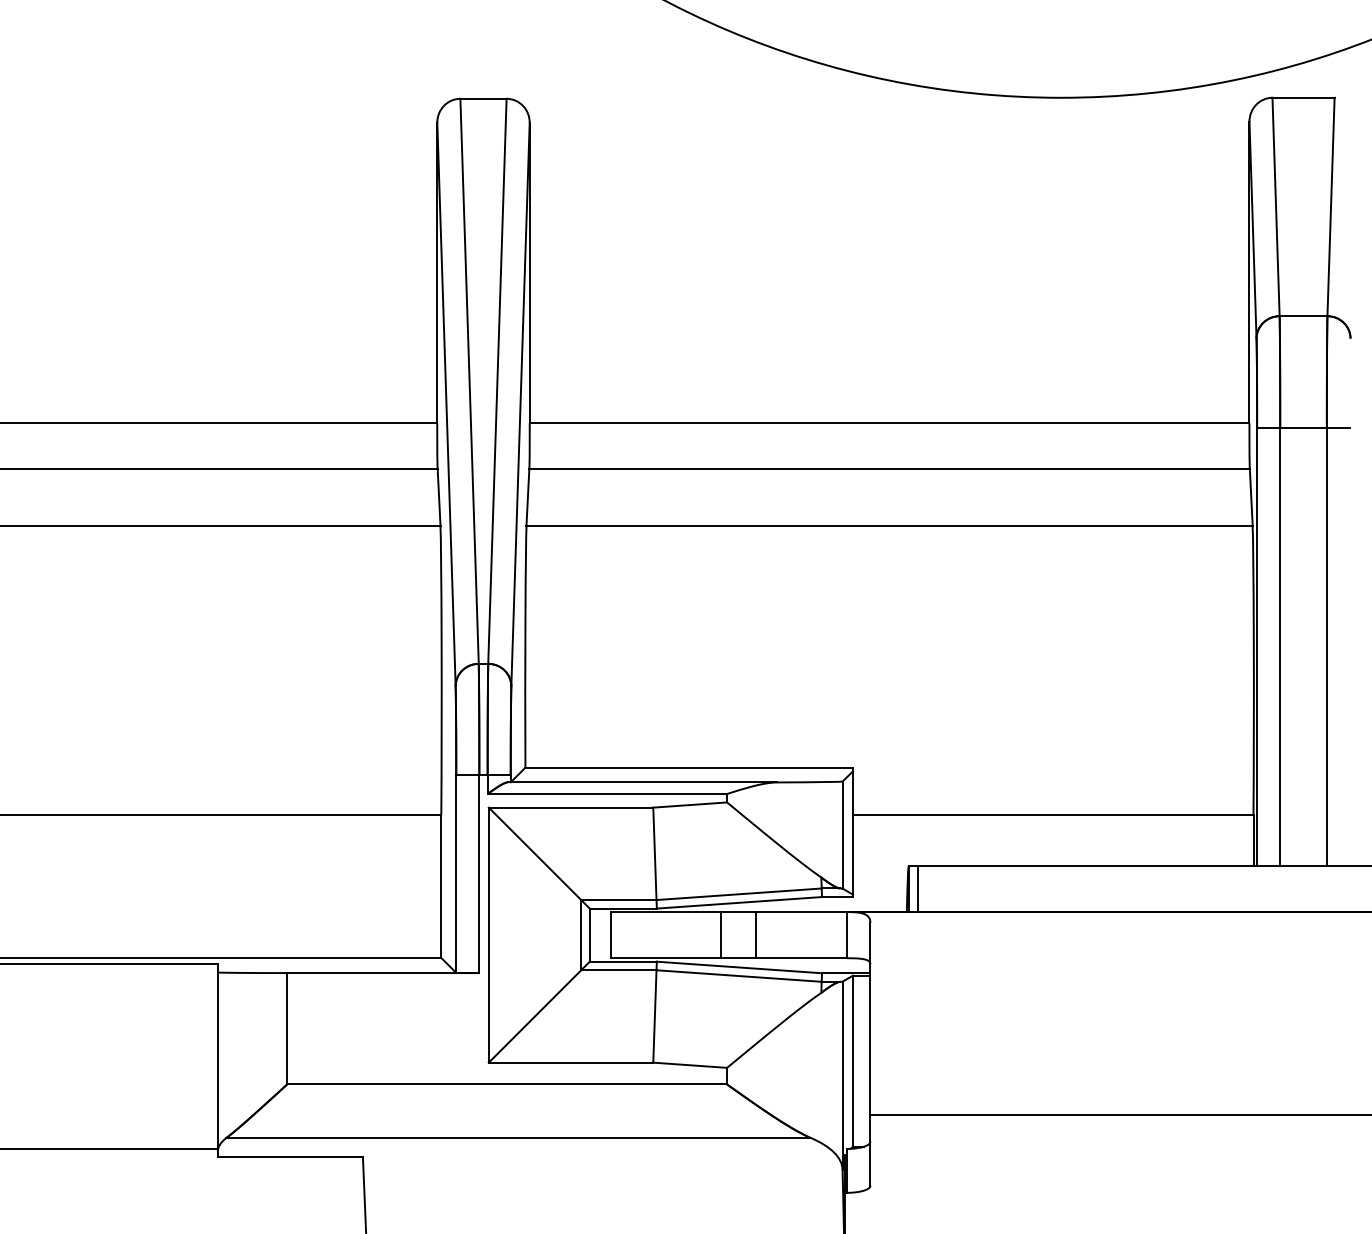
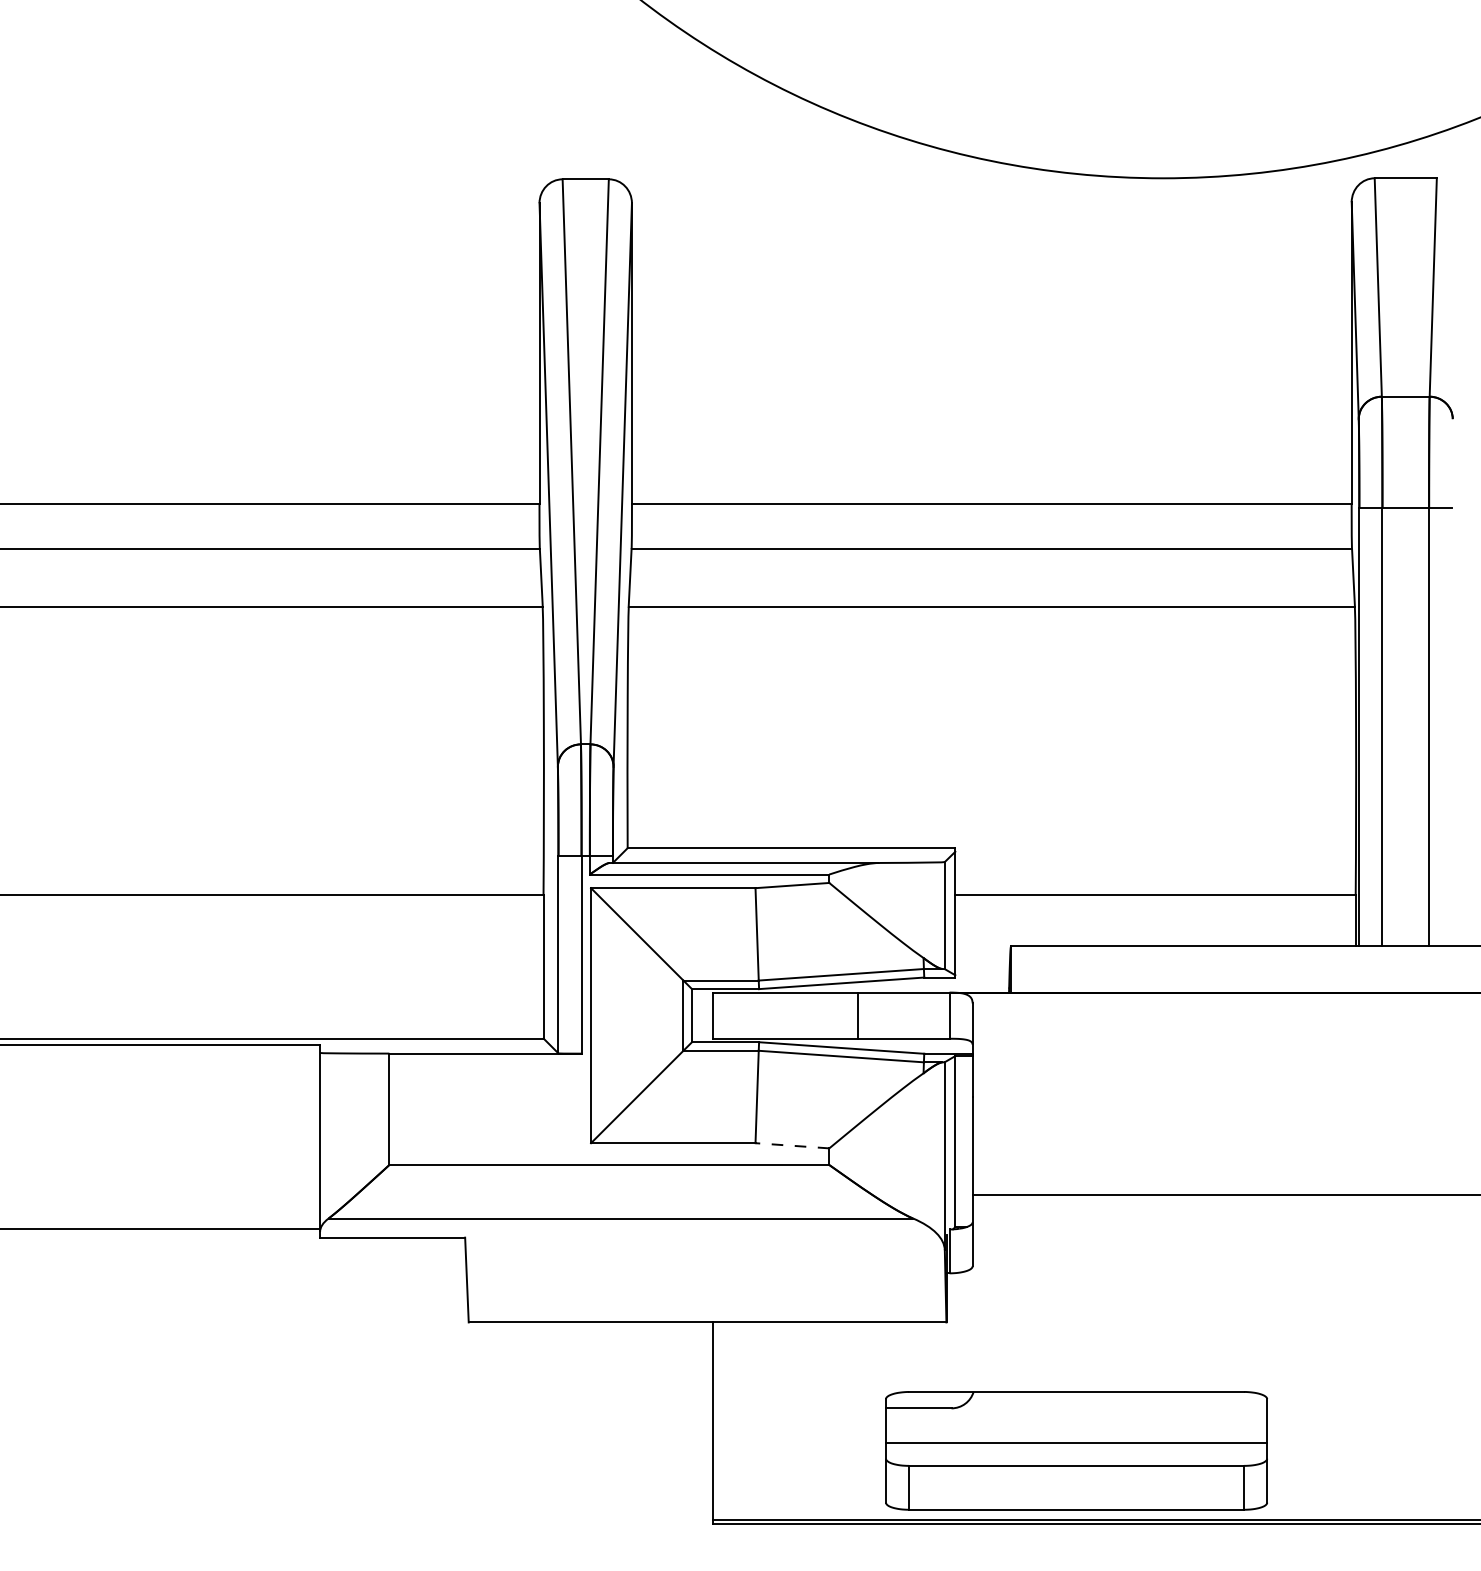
line: (918, 888) -> (1020, 969), removed
line: (721, 934) -> (823, 1015), removed
line: (690, 1064) -> (792, 1145), solid -> dashed

